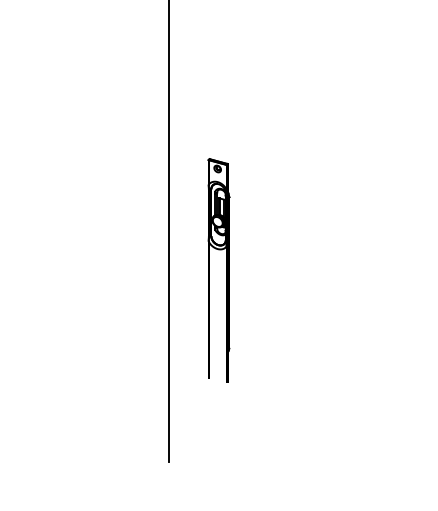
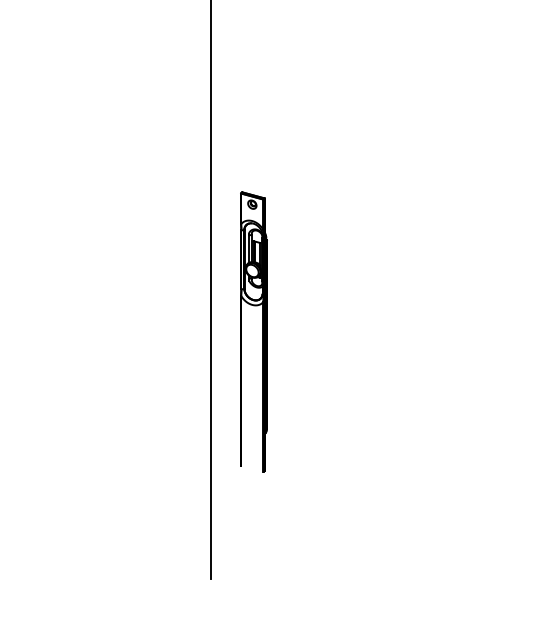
part: (225, 270) -> (262, 331), moved

